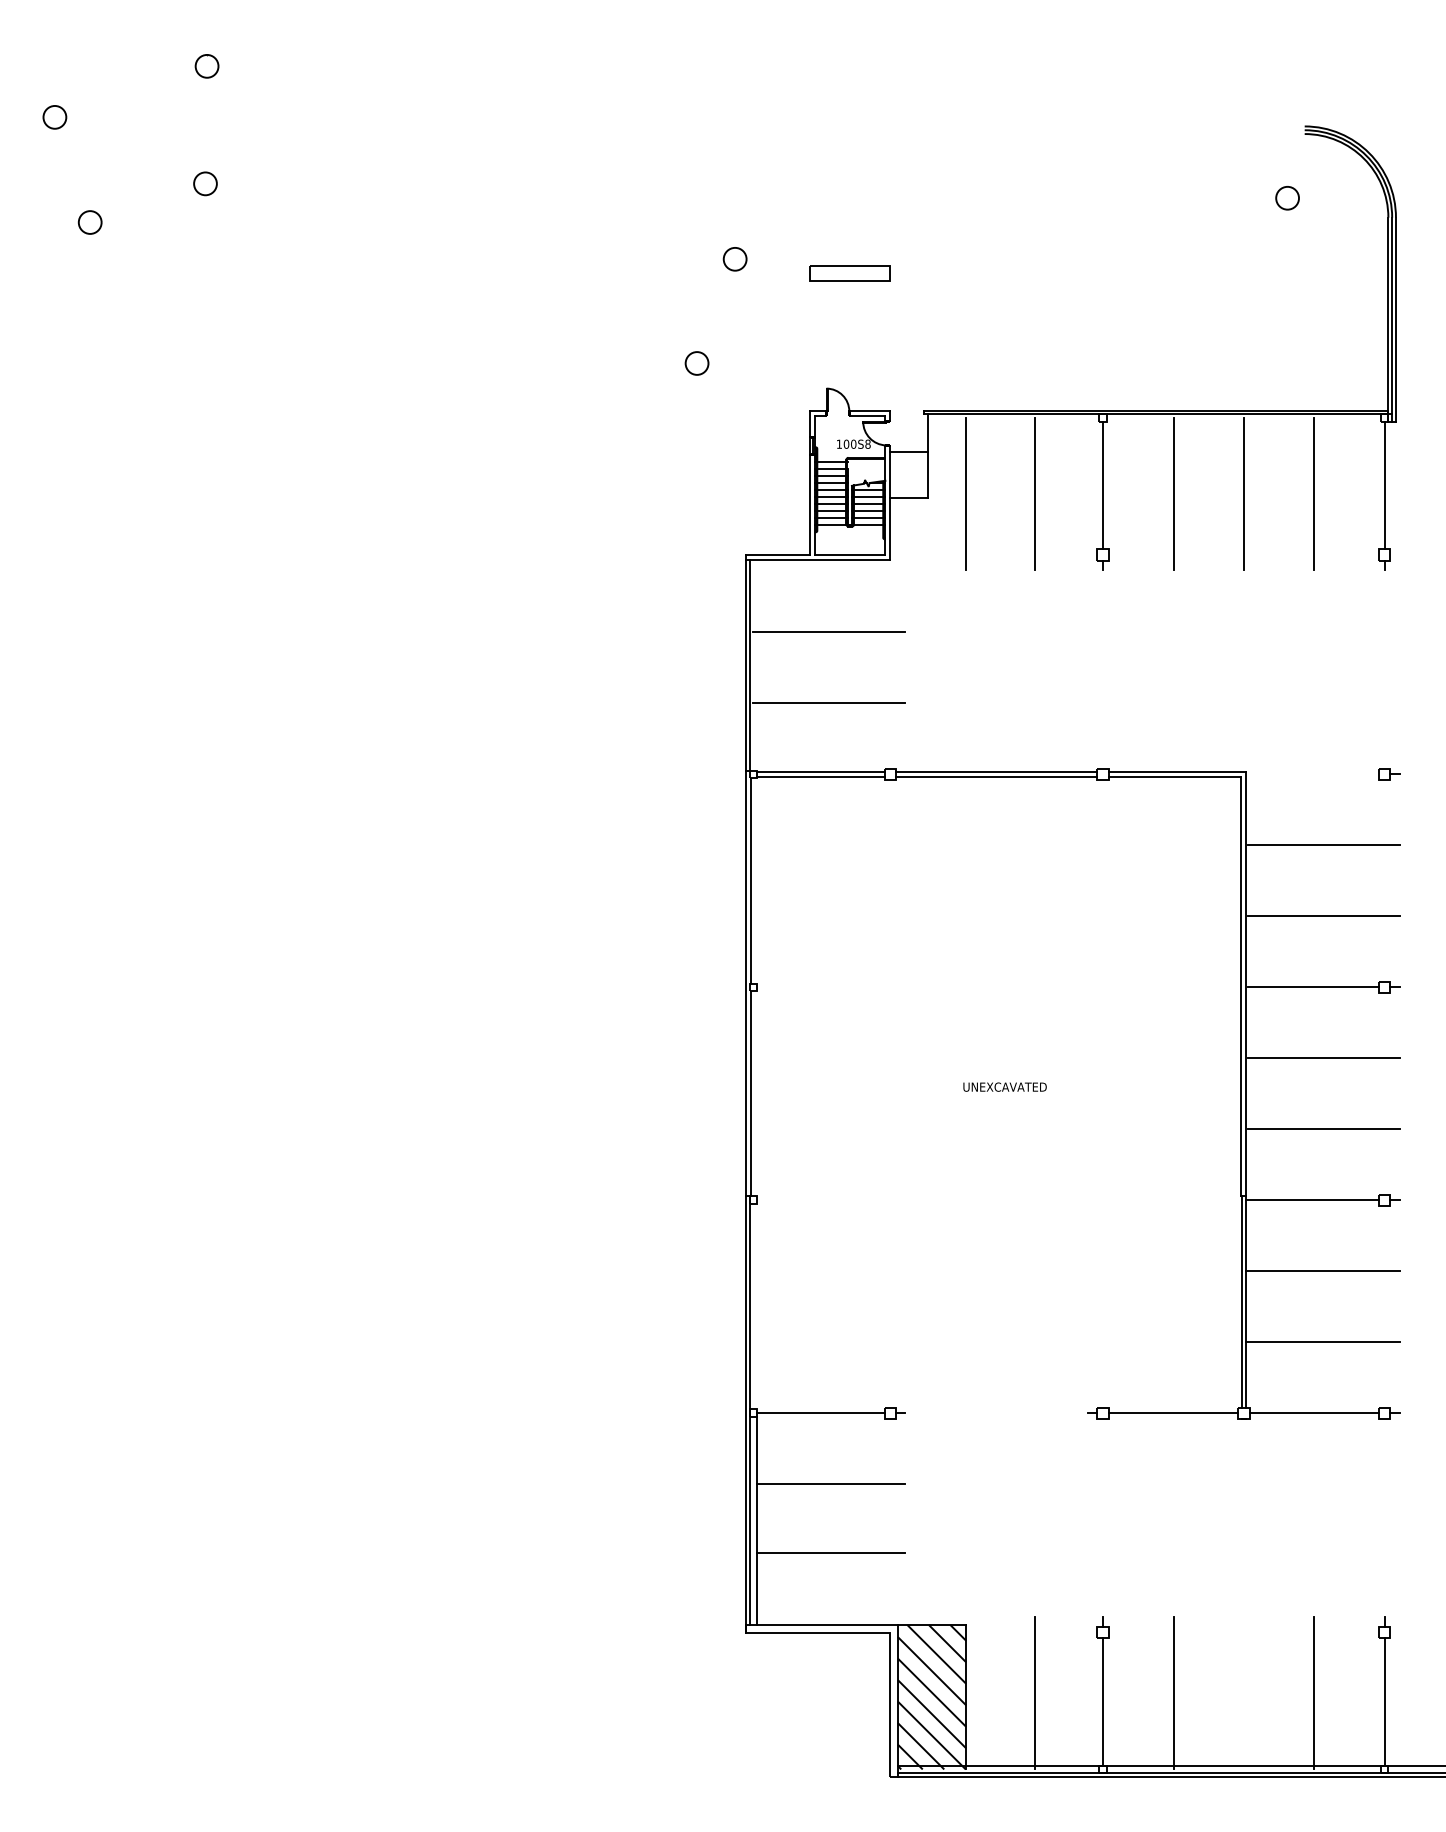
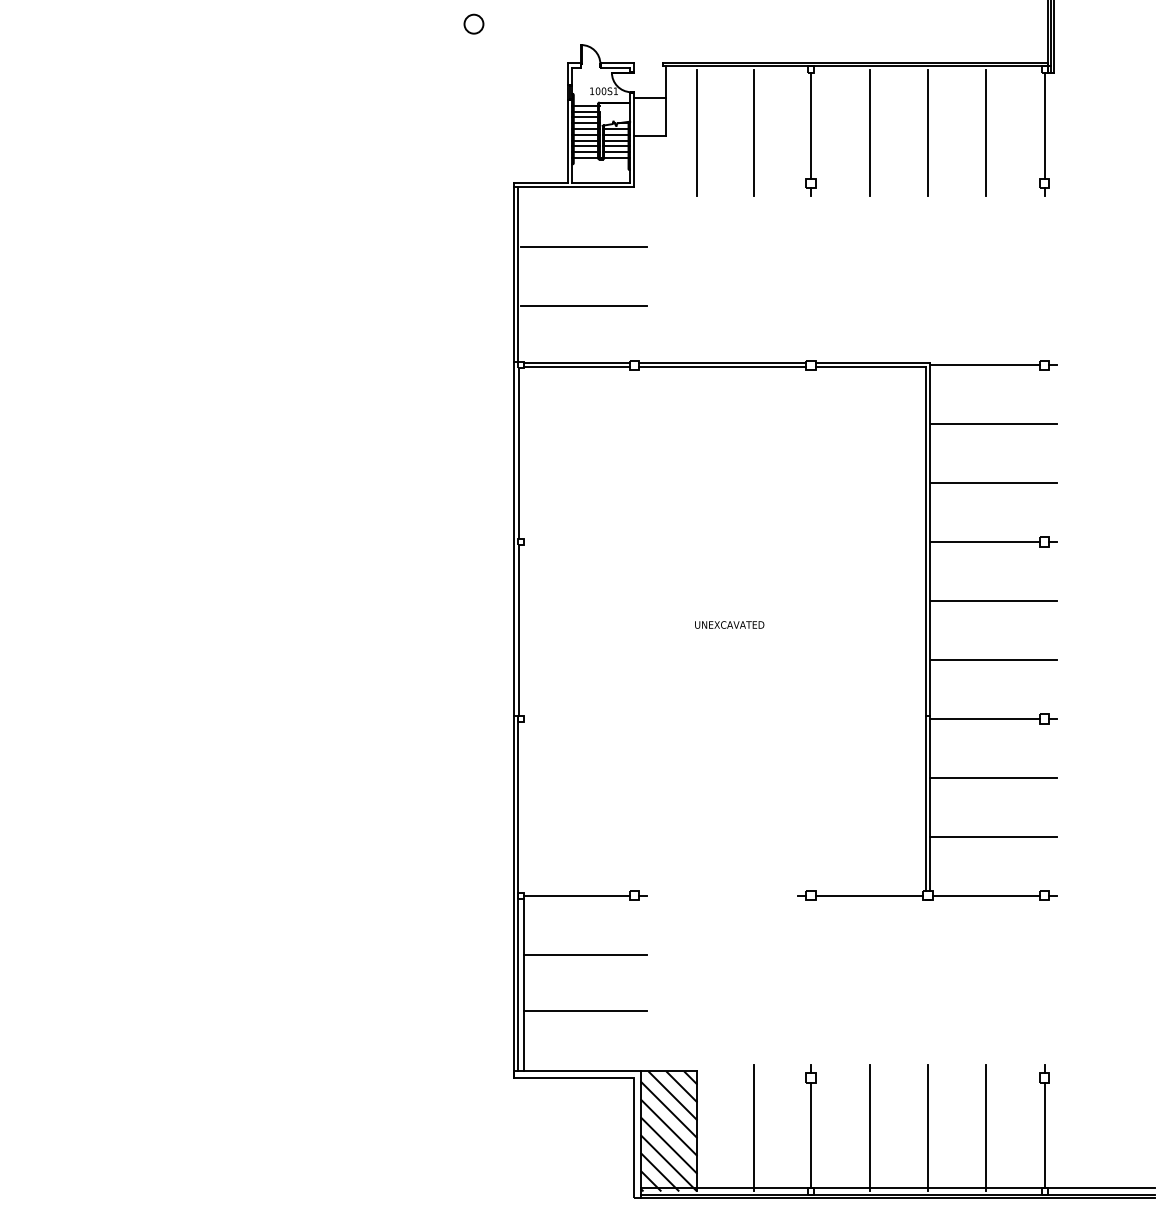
text: (867, 443) -> (615, 90), 100S8 -> 100S1
line: (1312, 774) -> (984, 365), added
line: (1243, 1693) -> (927, 1128), added

